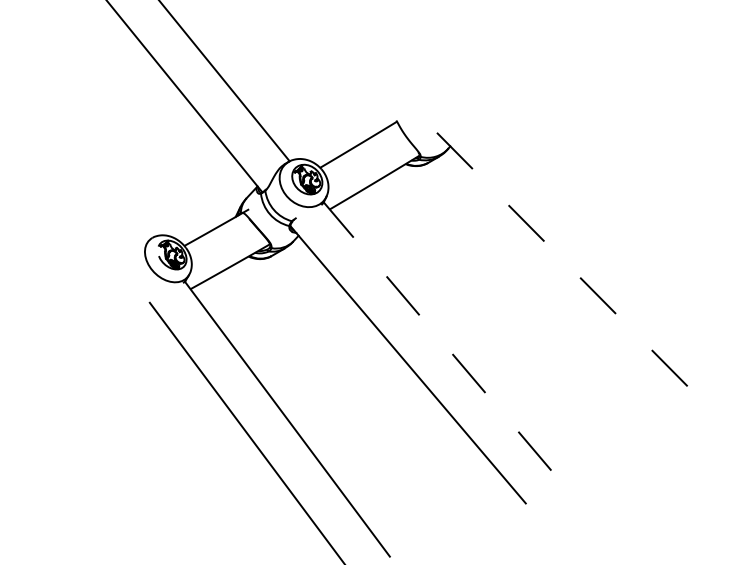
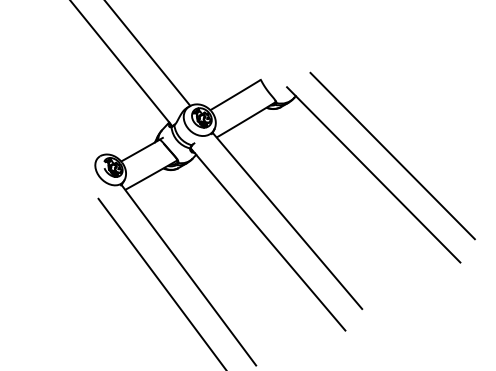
line: (597, 236) -> (392, 155), added
line: (570, 267) -> (374, 175), dashed -> solid
line: (437, 335) -> (287, 220), dashed -> solid

